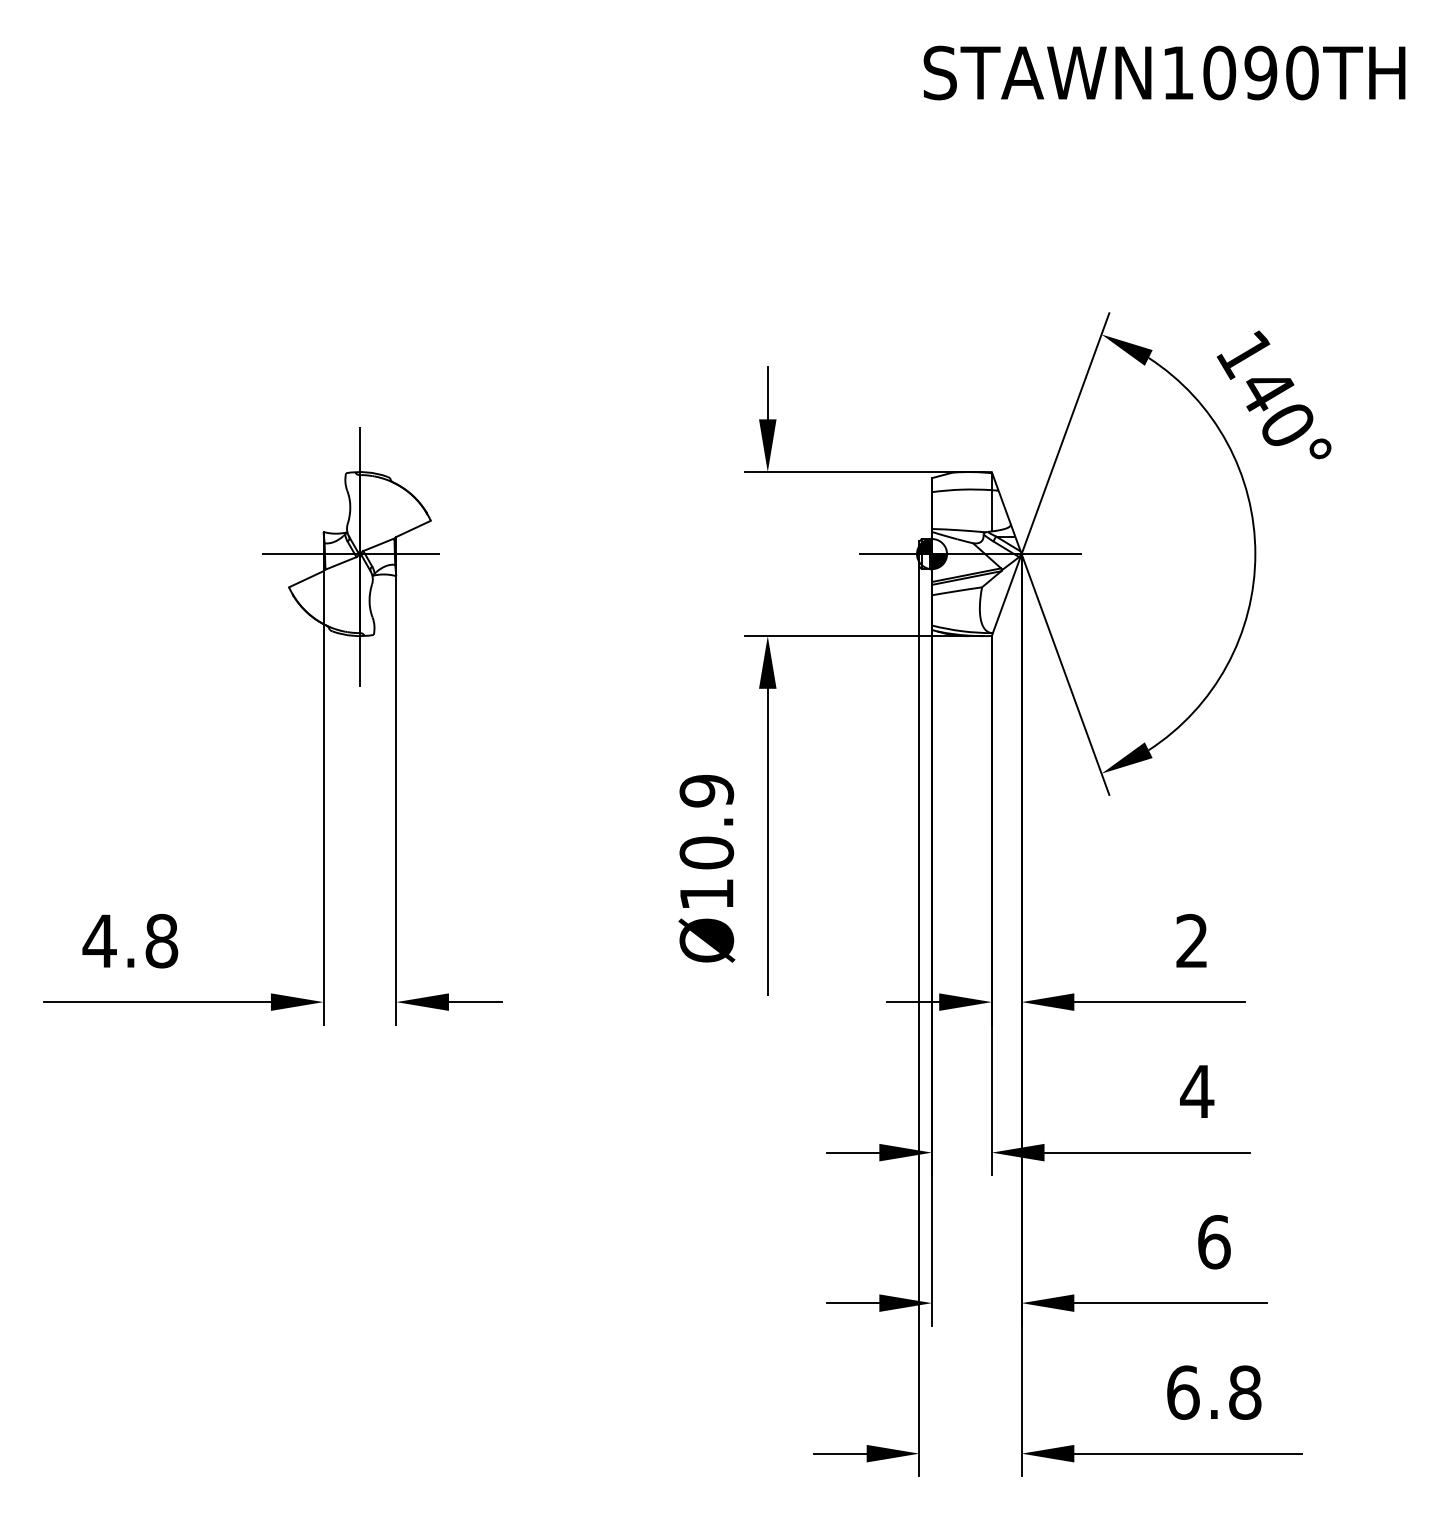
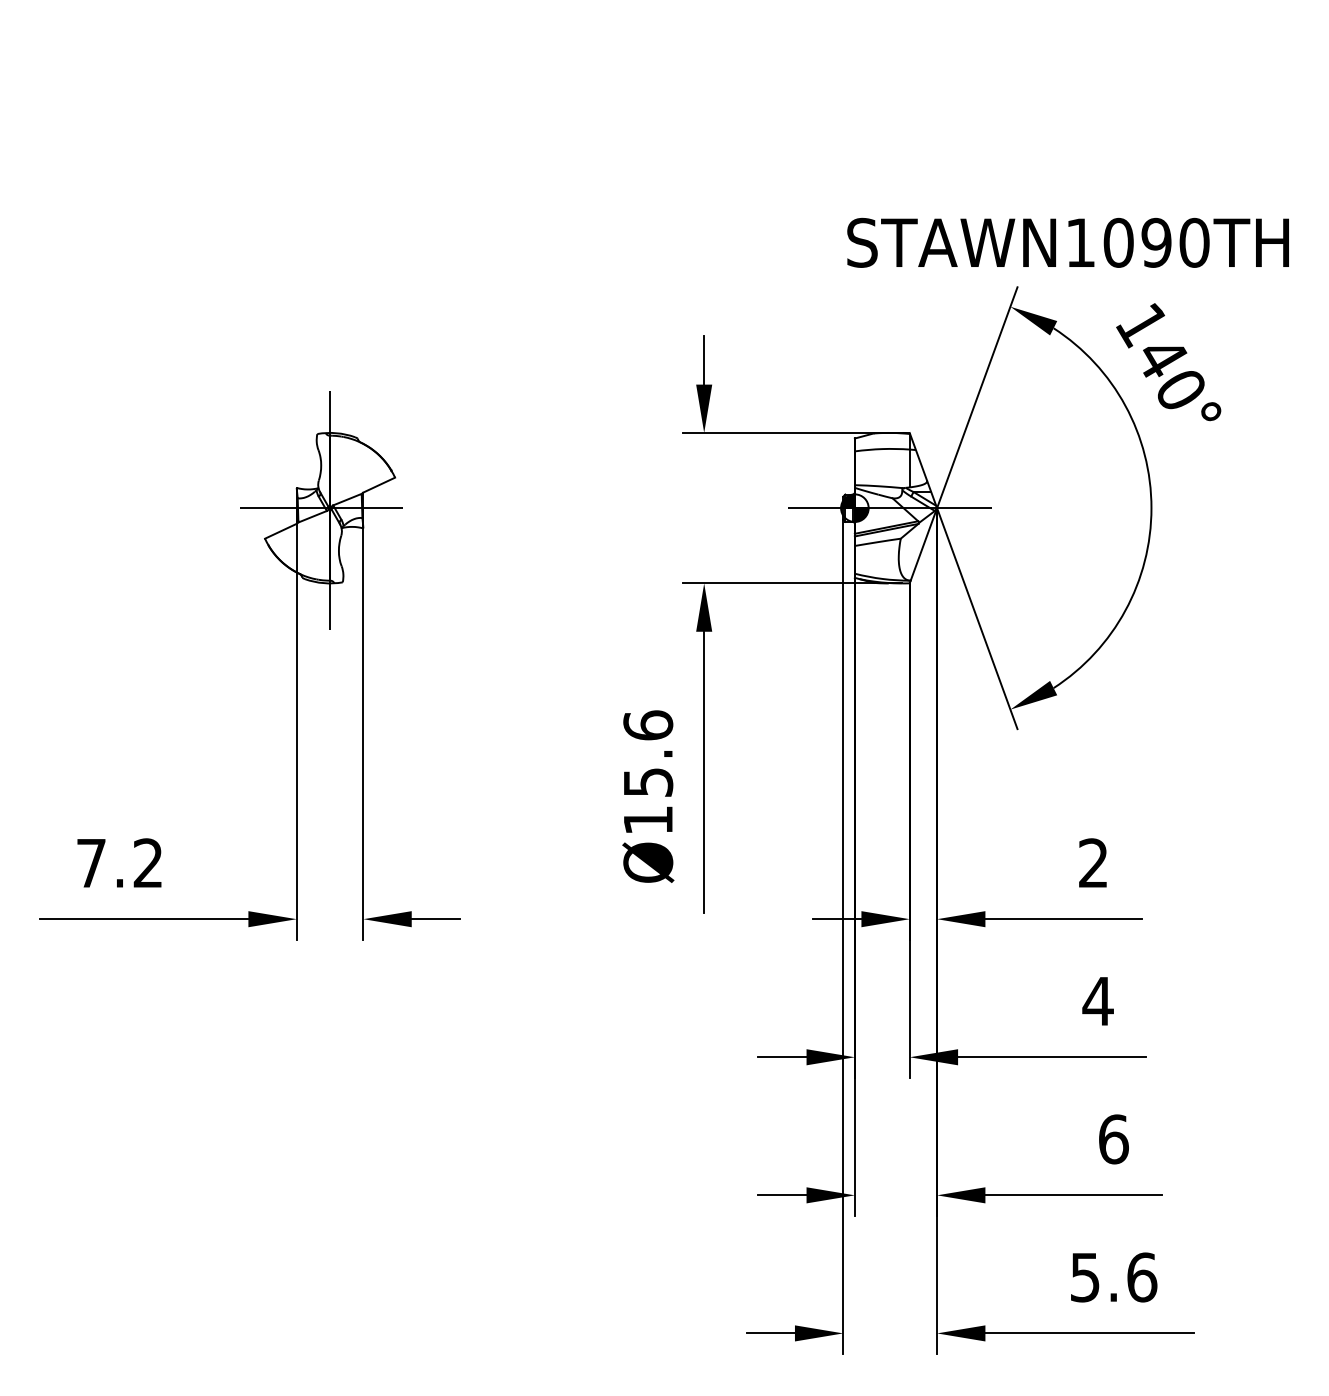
text: (1163, 72) -> (1067, 242), moved
text: (707, 821) -> (648, 753), Ø10.9 -> Ø15.6
text: (130, 941) -> (119, 863), 4.8 -> 7.2
text: (1213, 1392) -> (1113, 1277), 6.8 -> 5.6

